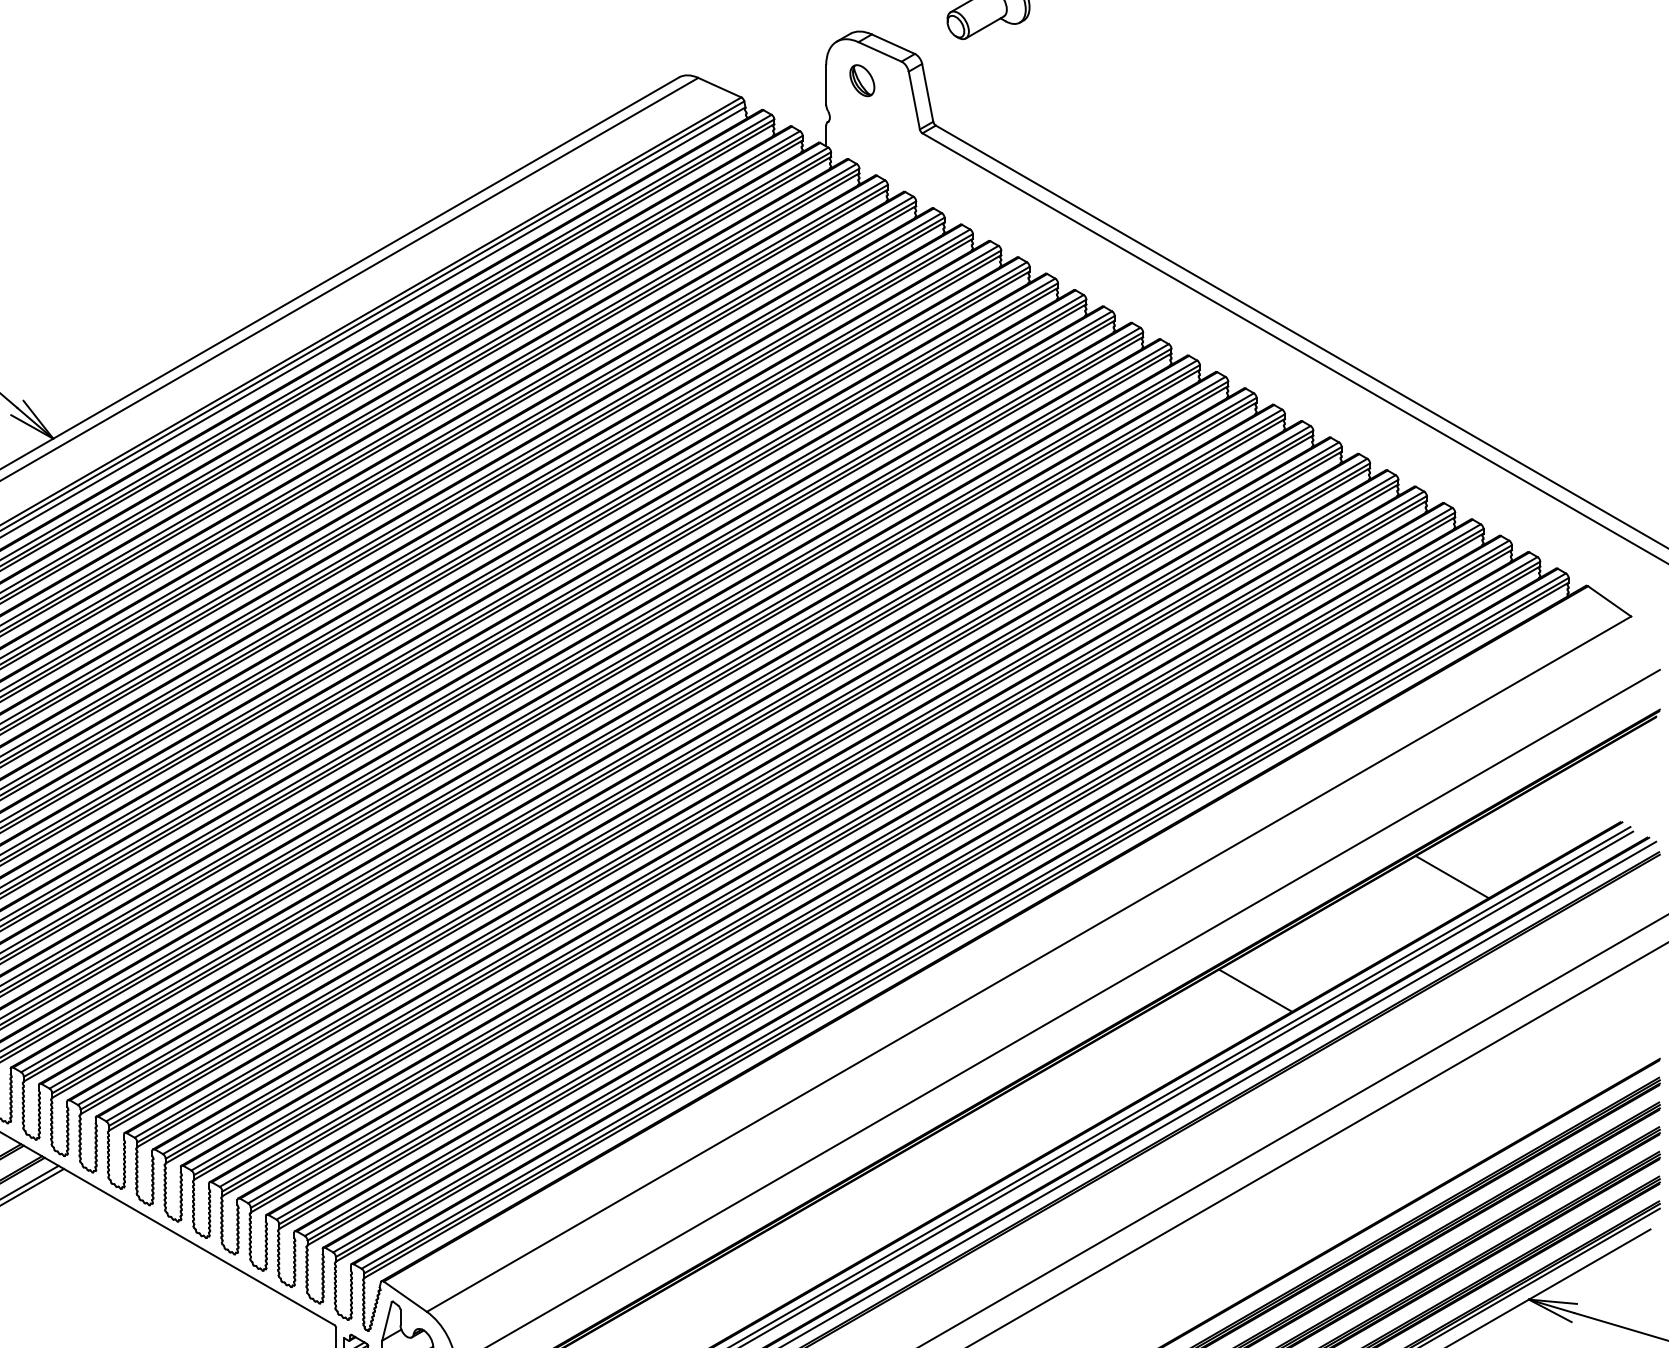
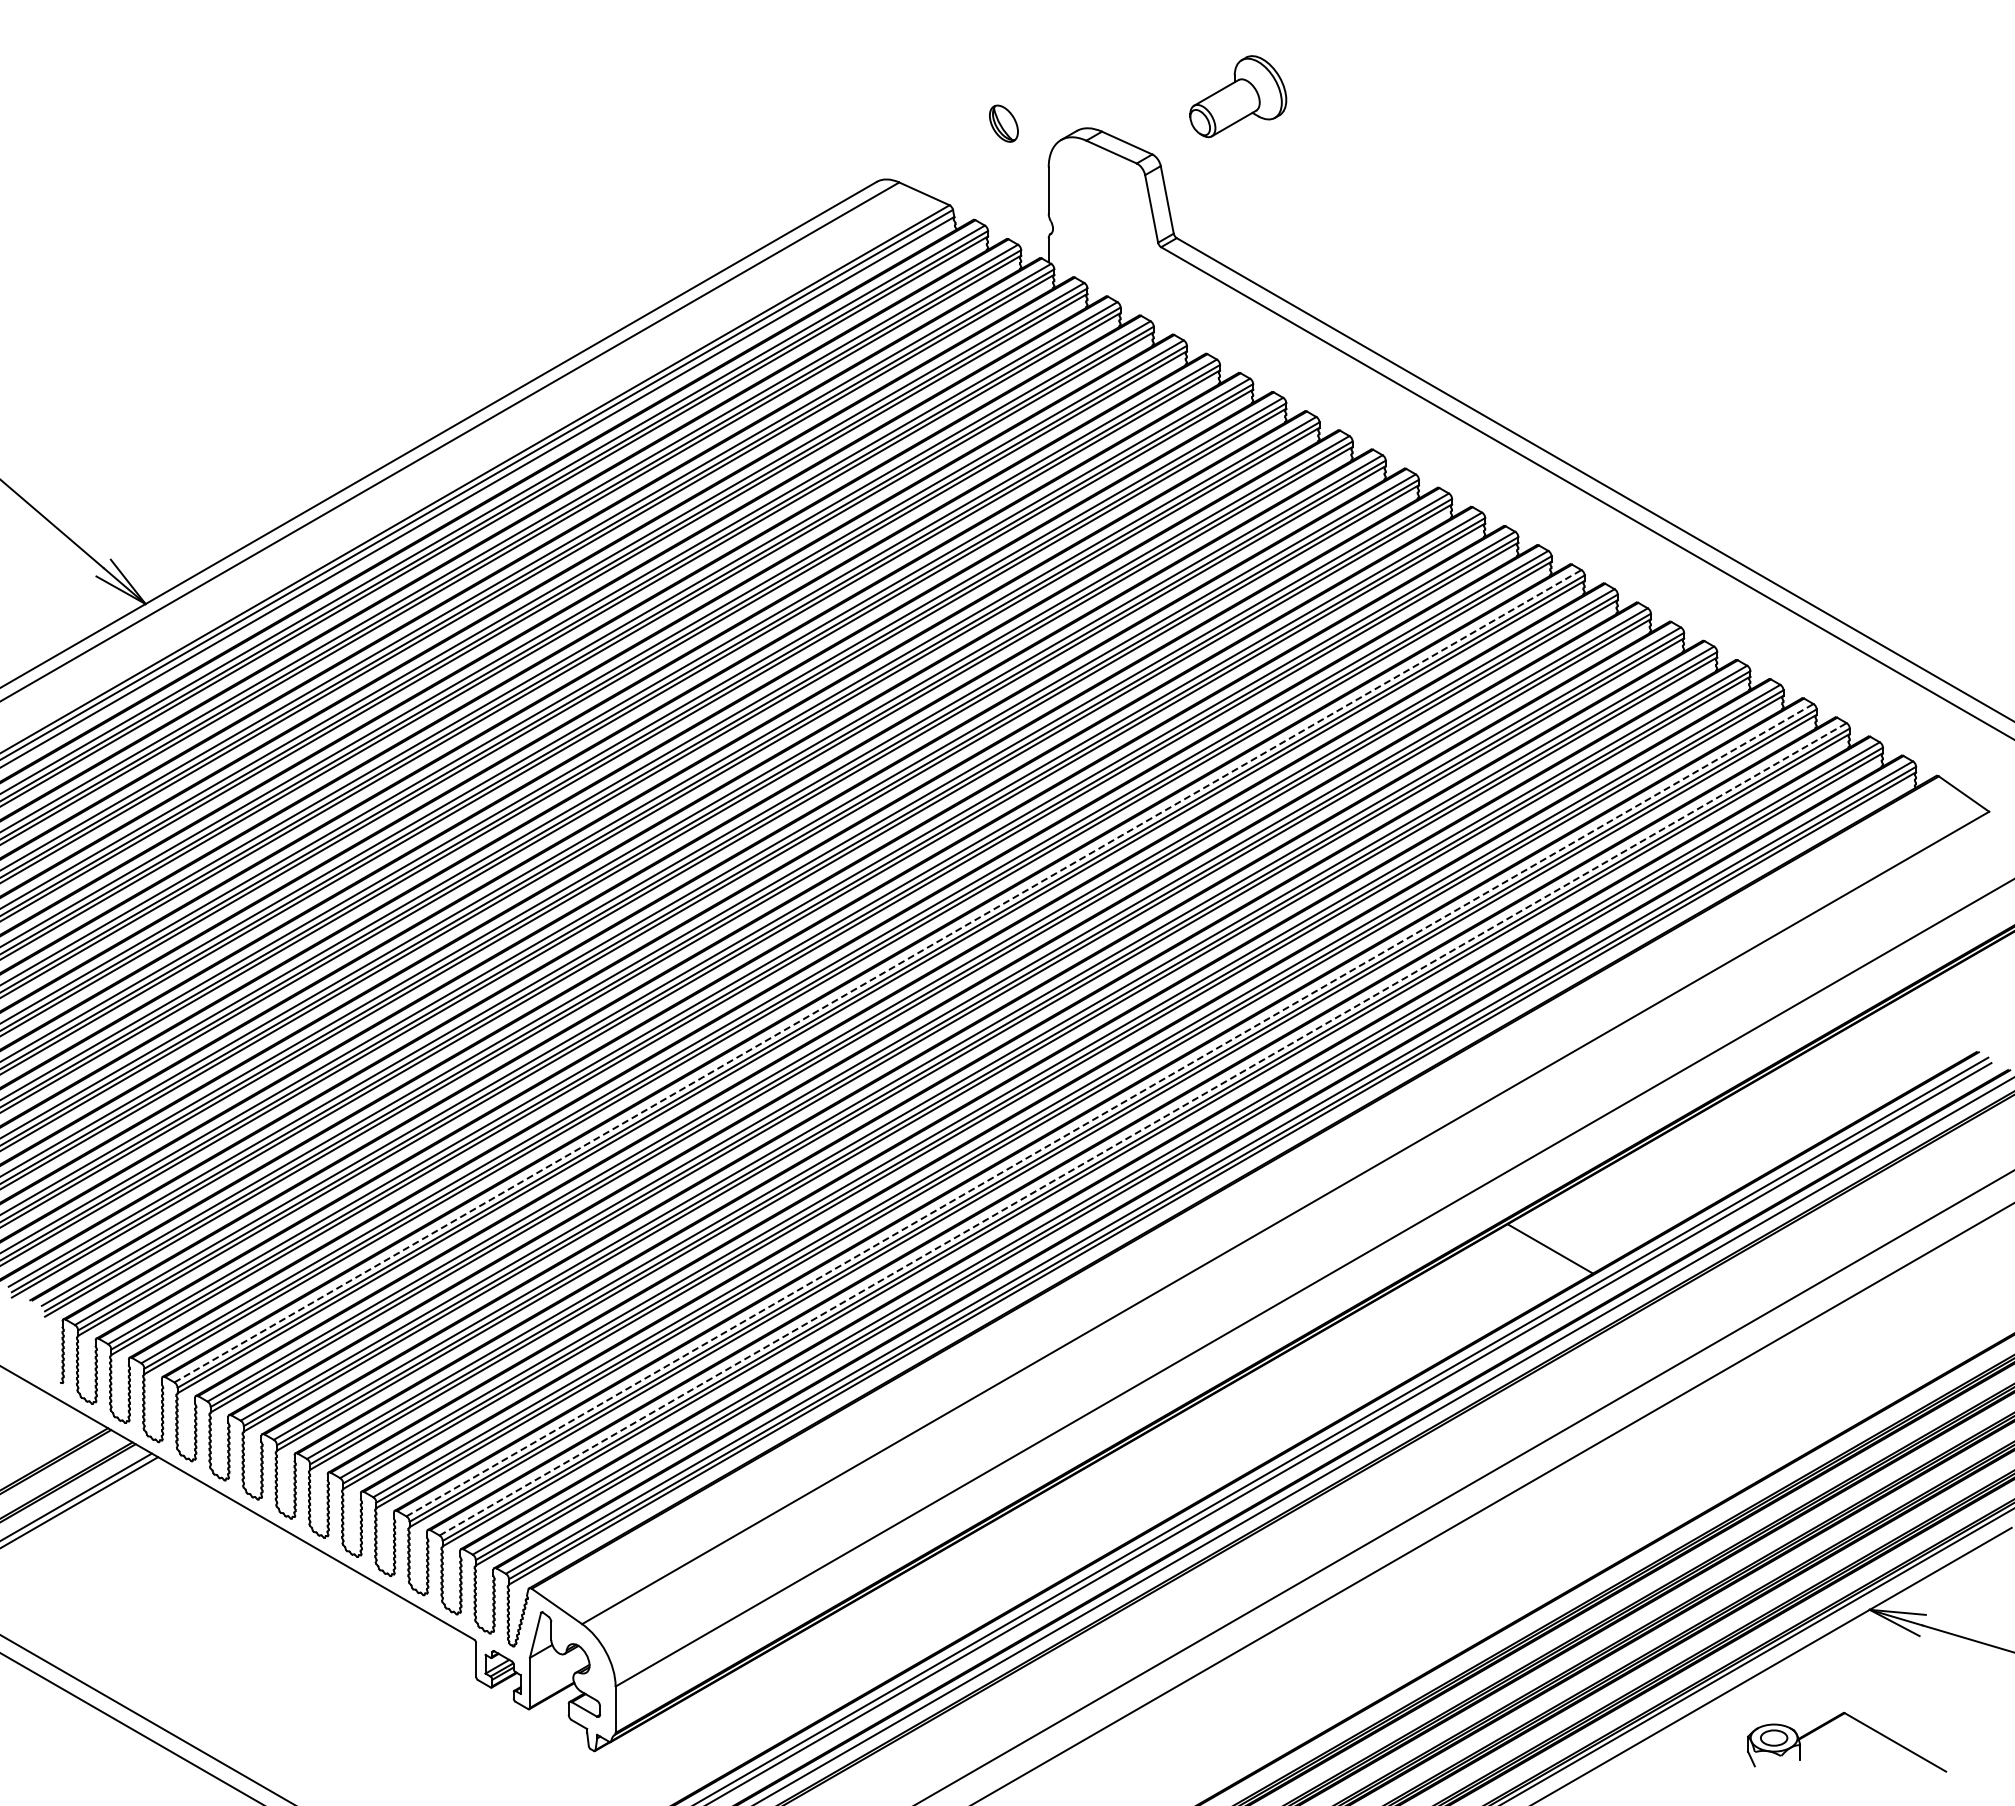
part: (862, 80) -> (1003, 123), moved
line: (680, 757) -> (878, 976), solid -> dashed
line: (879, 871) -> (1110, 1109), solid -> dashed
line: (1451, 876) -> (1779, 1115), removed
line: (907, 888) -> (1143, 1129), solid -> dashed

